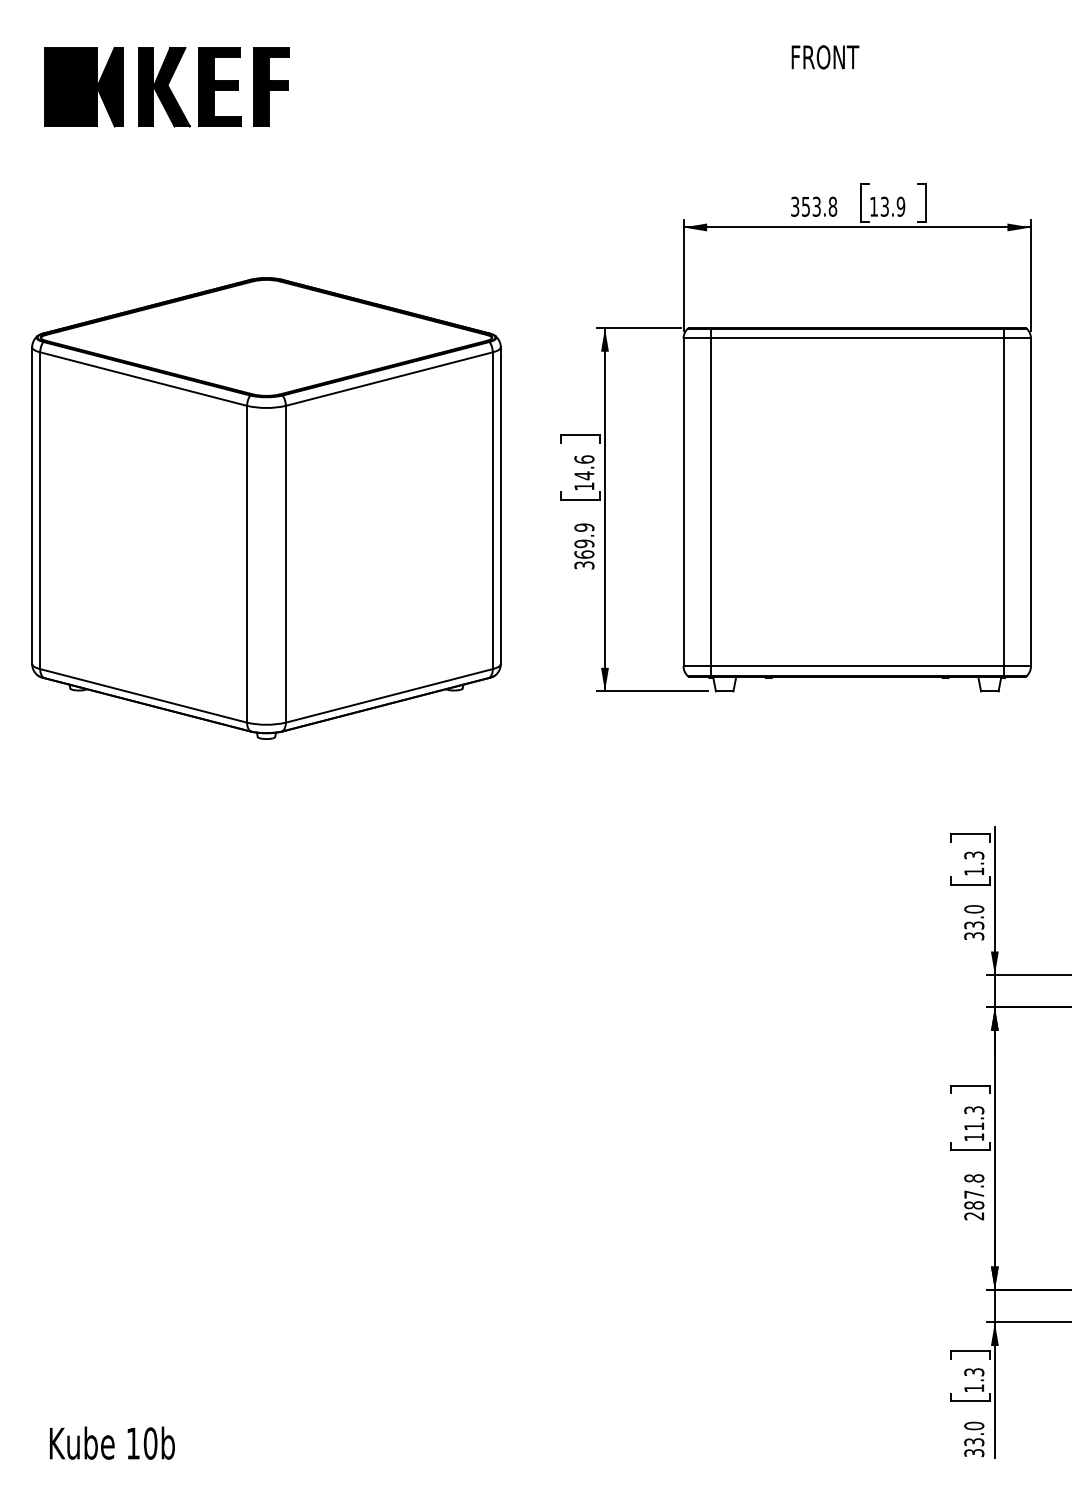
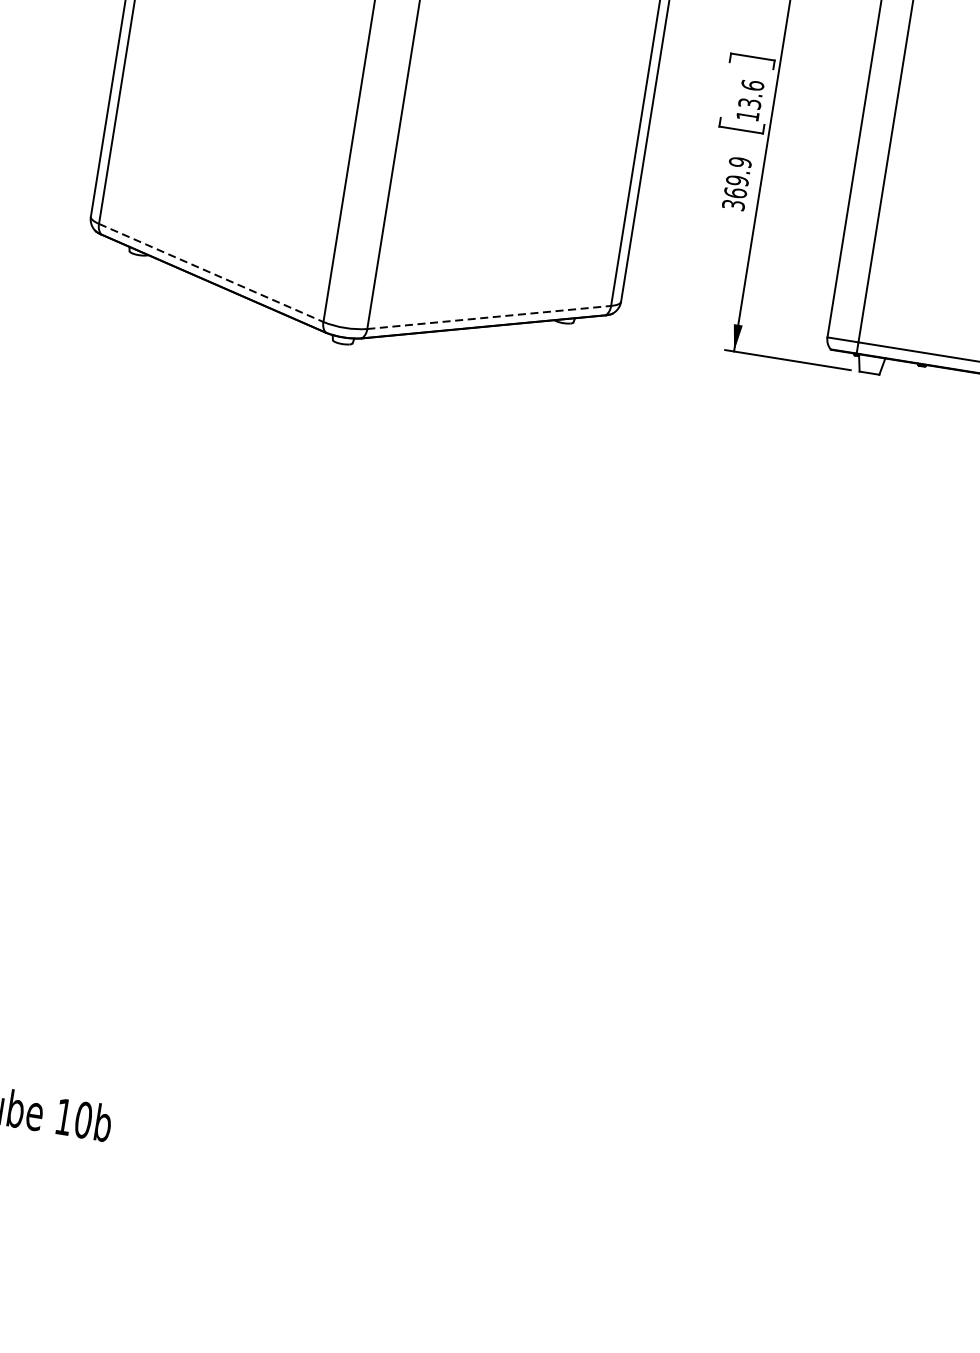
text: (584, 475) -> (749, 103), 14.6 -> 13.6
line: (143, 695) -> (211, 272), solid -> dashed
line: (389, 695) -> (489, 317), solid -> dashed

